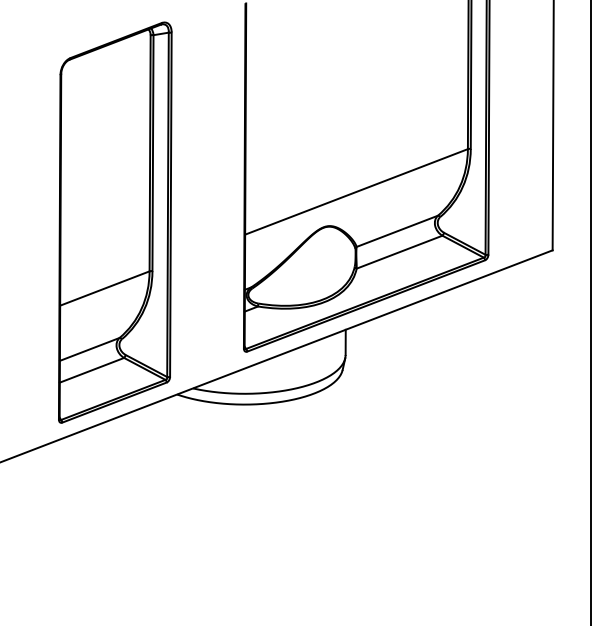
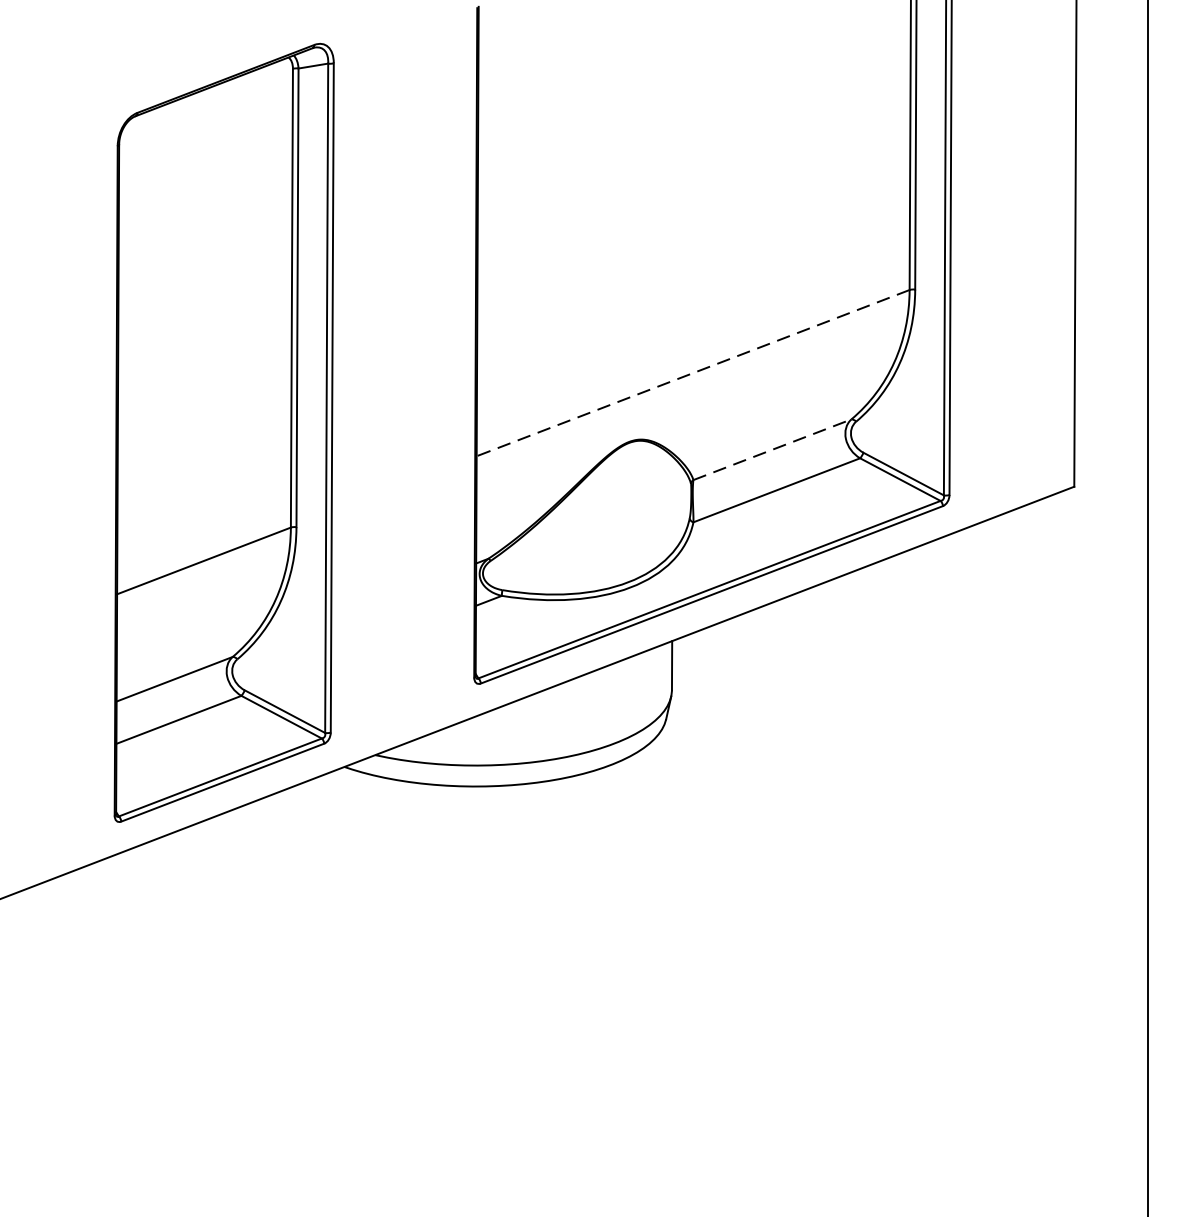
line: (356, 192) -> (693, 374), solid -> dashed
line: (397, 231) -> (772, 450), solid -> dashed

